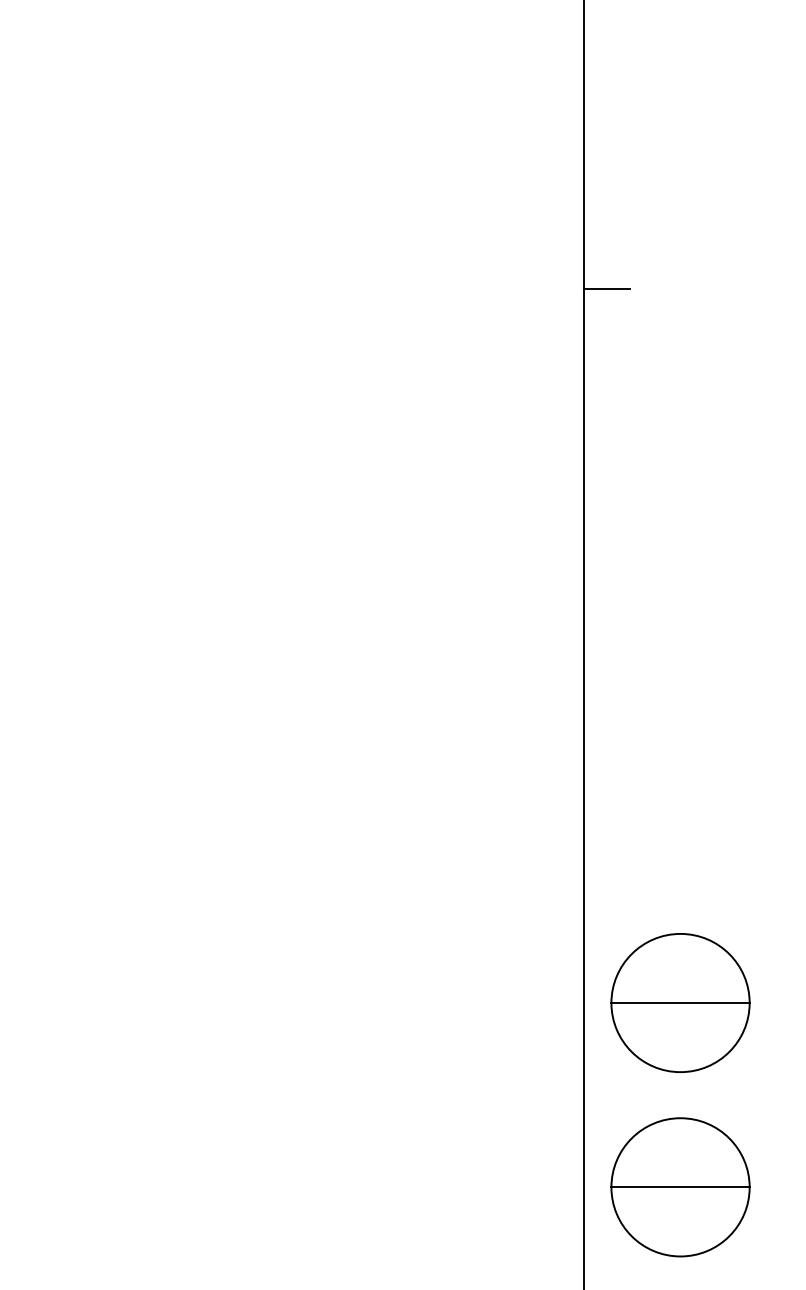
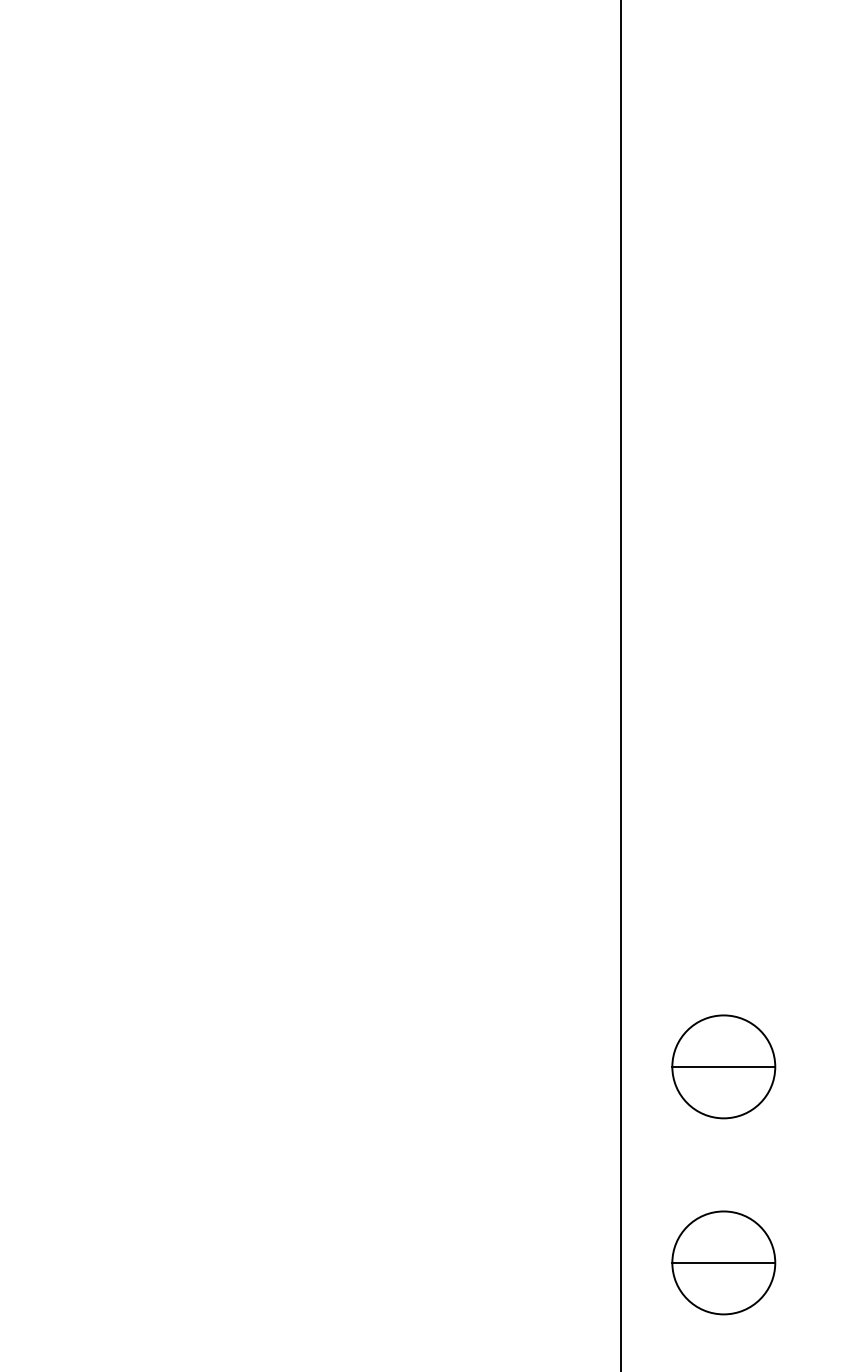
line: (606, 289) -> (644, 307), removed
part: (680, 1002) -> (723, 1066), size x0.7
part: (680, 1186) -> (723, 1262), size x0.7

